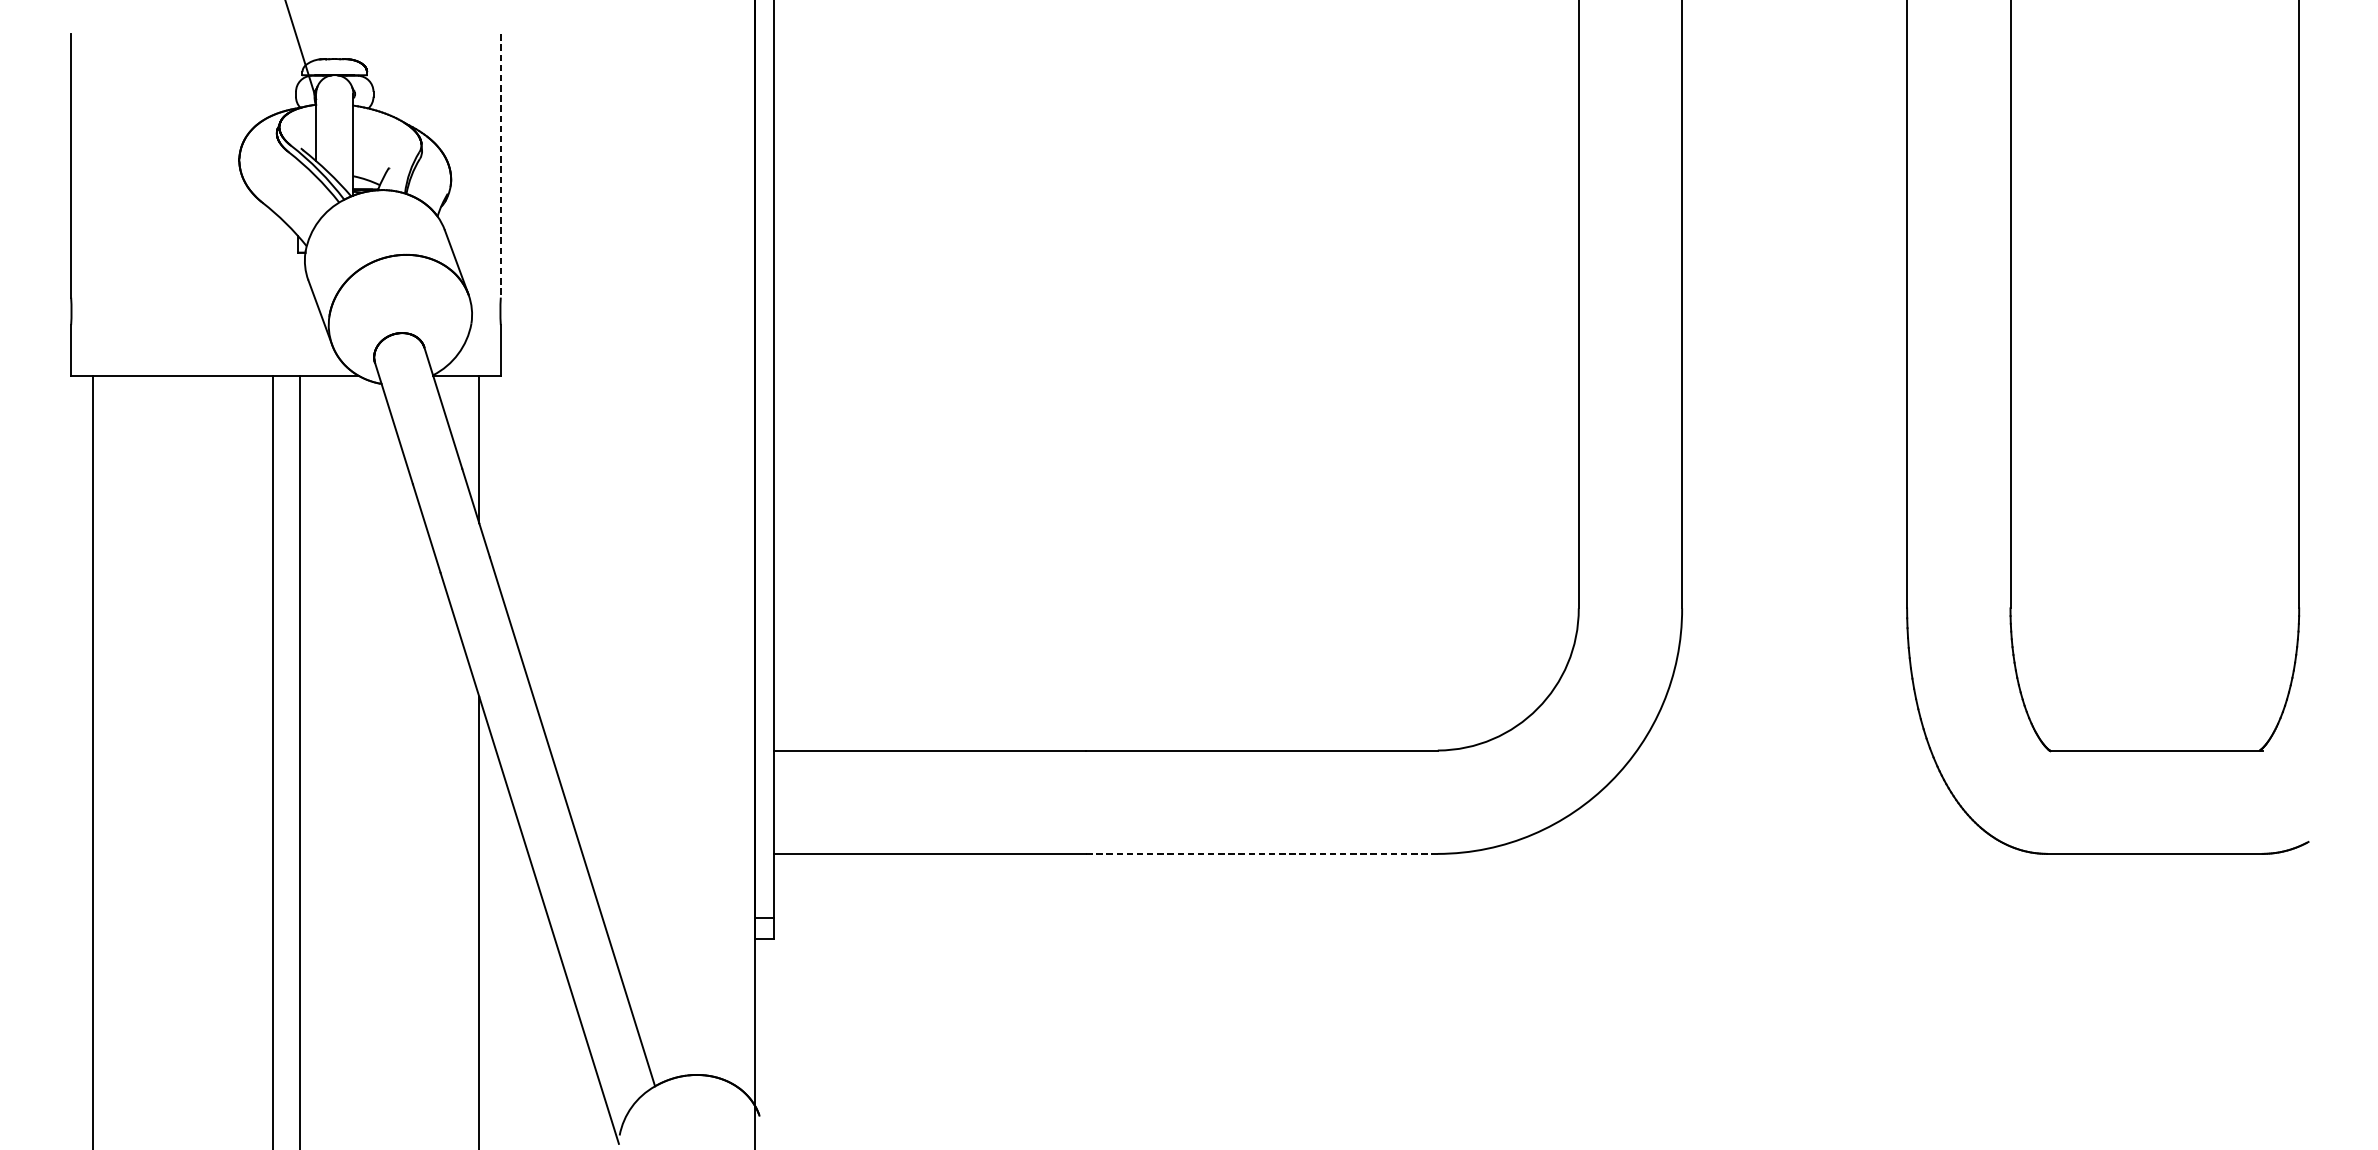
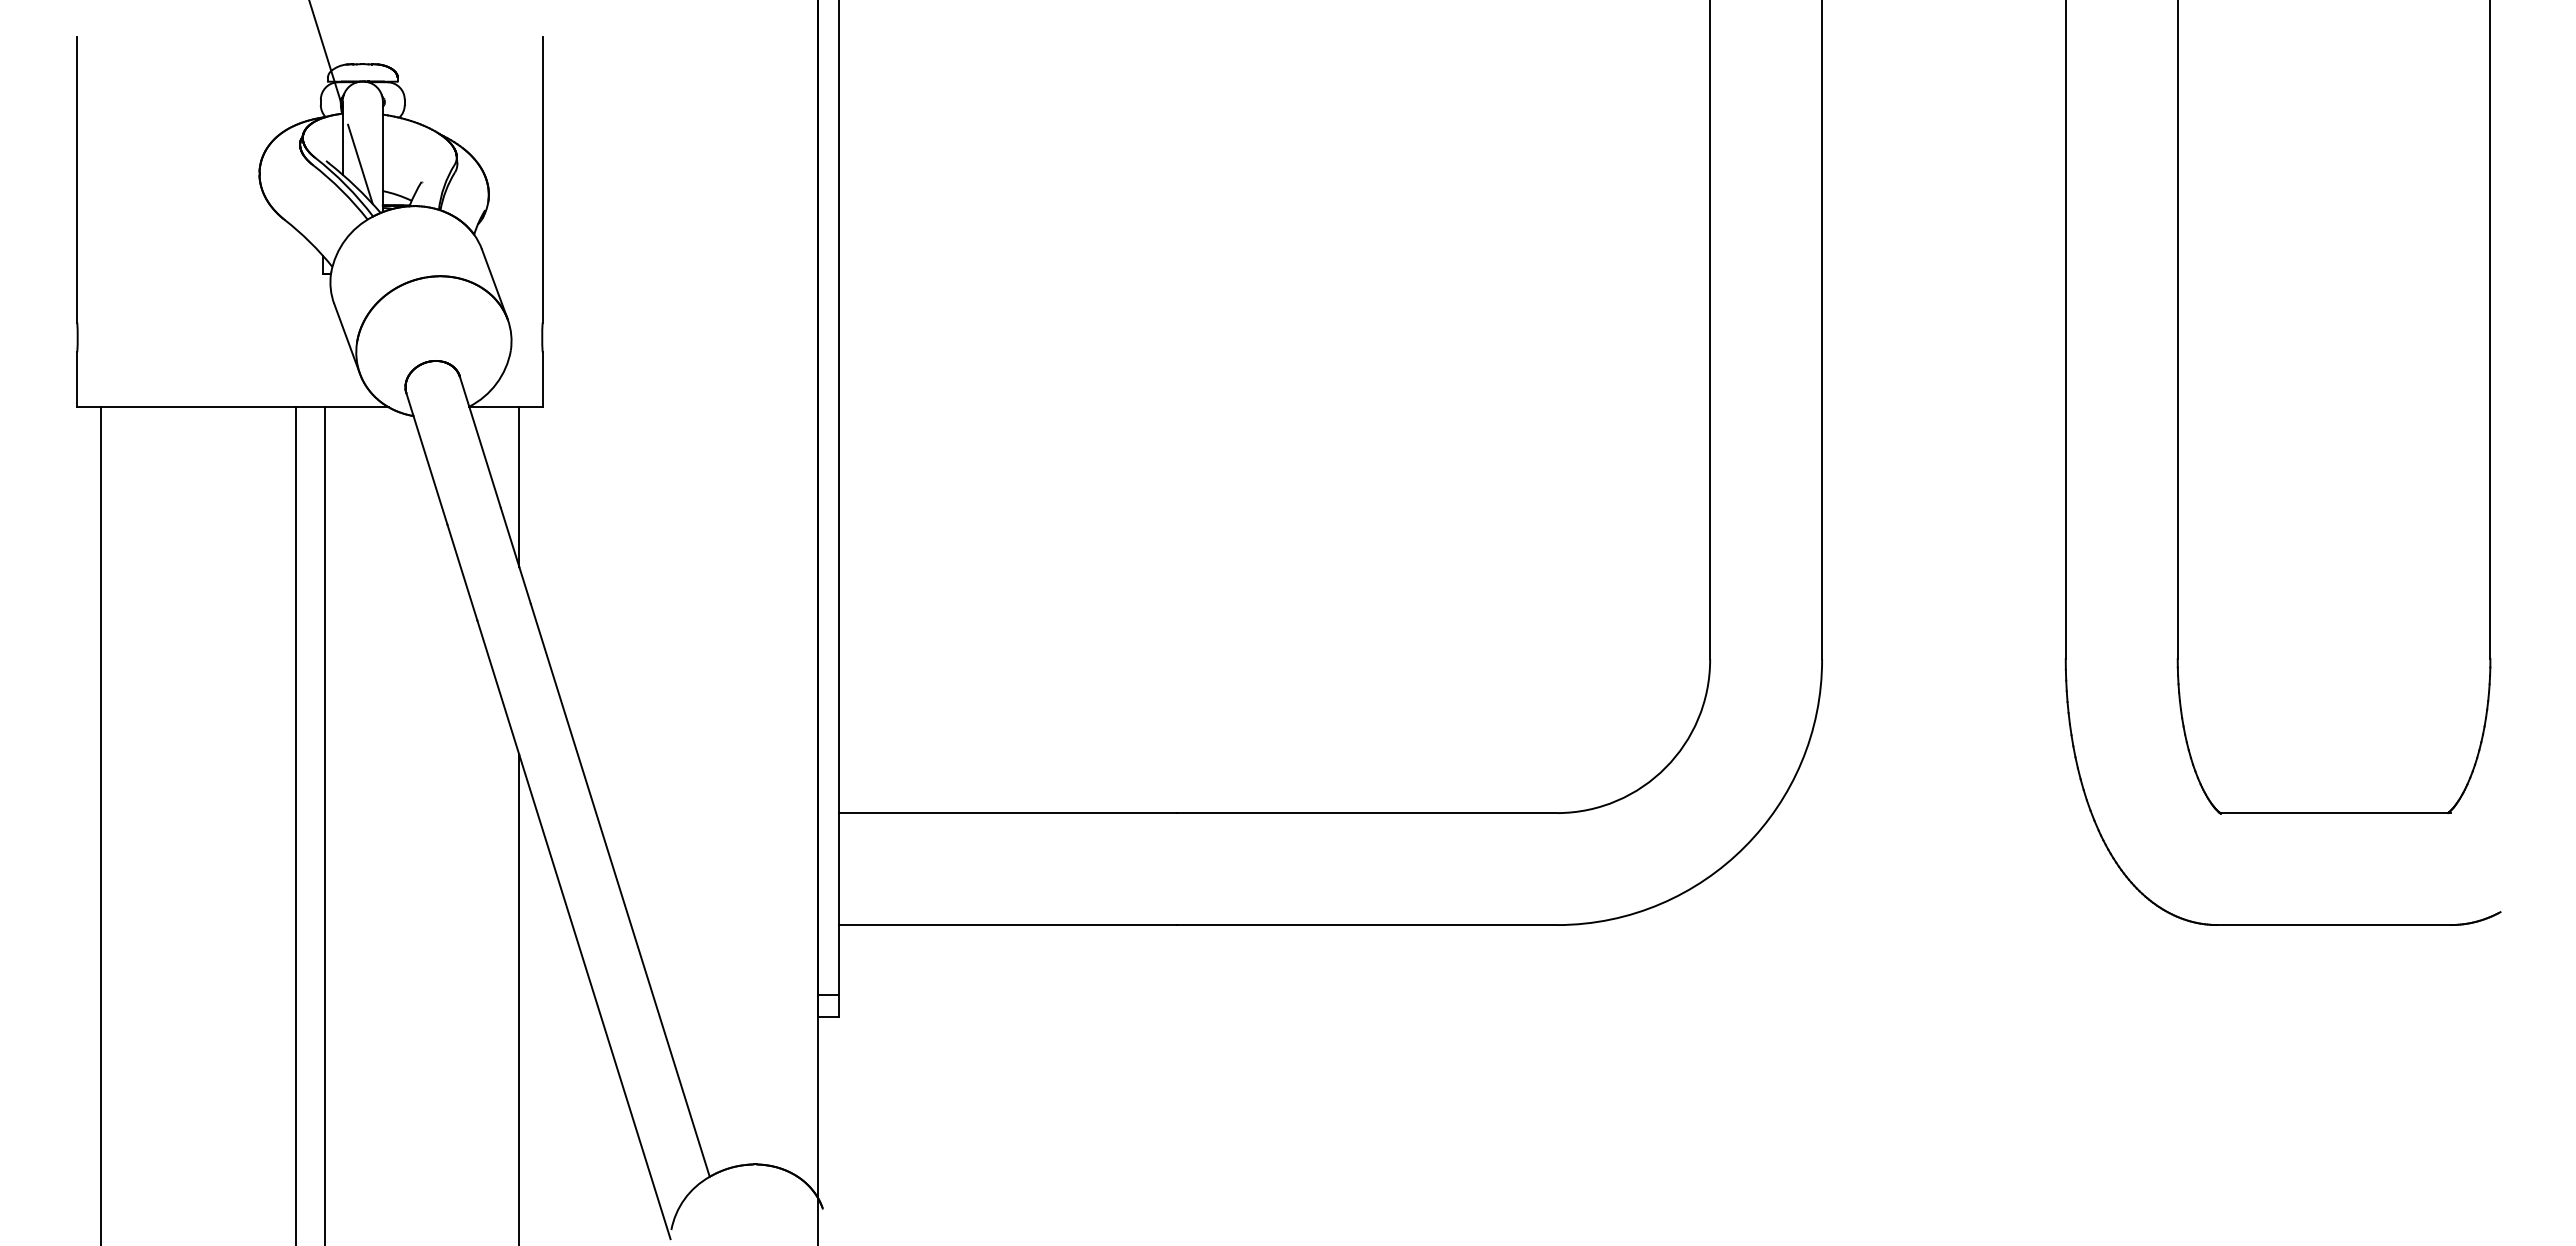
line: (332, 150) -> (360, 163), added
line: (500, 165) -> (542, 179), dashed -> solid
line: (1262, 854) -> (1367, 925), dashed -> solid

